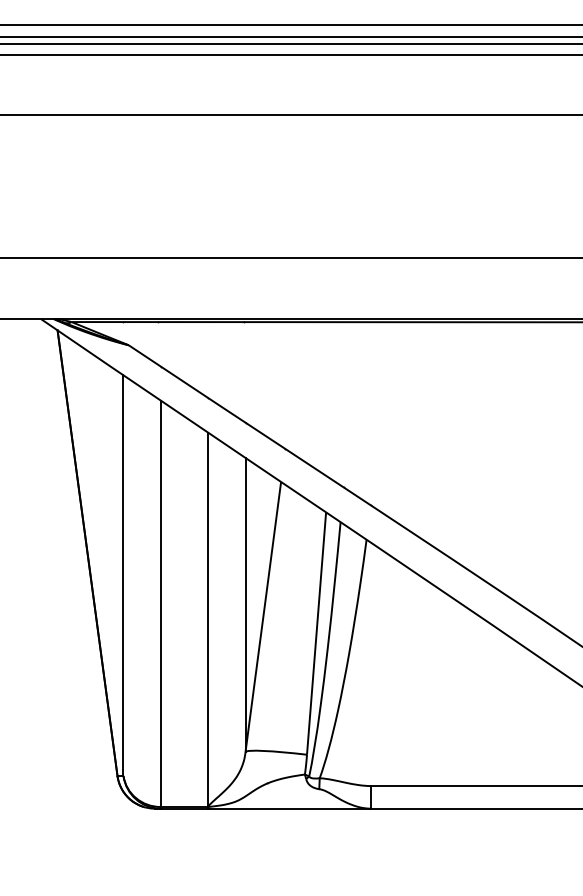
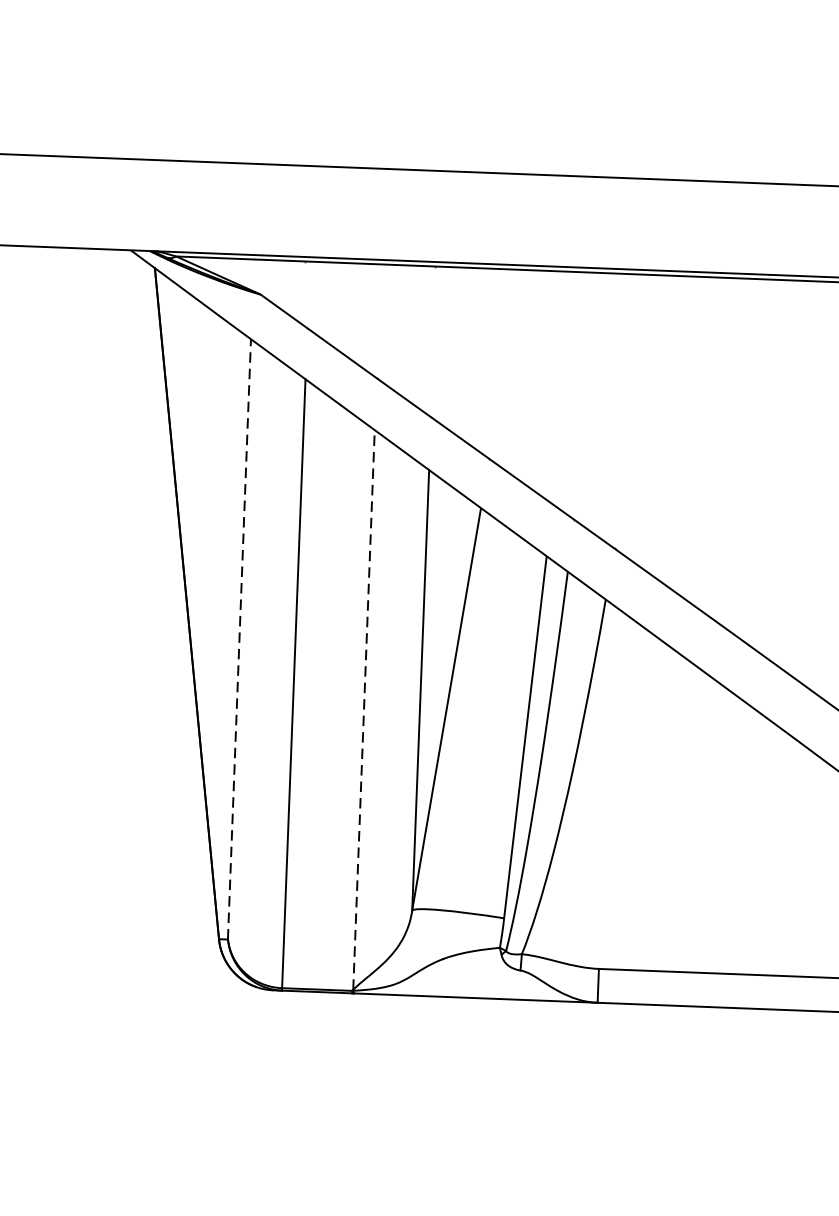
line: (123, 575) -> (239, 639), solid -> dashed
line: (208, 619) -> (364, 709), solid -> dashed

